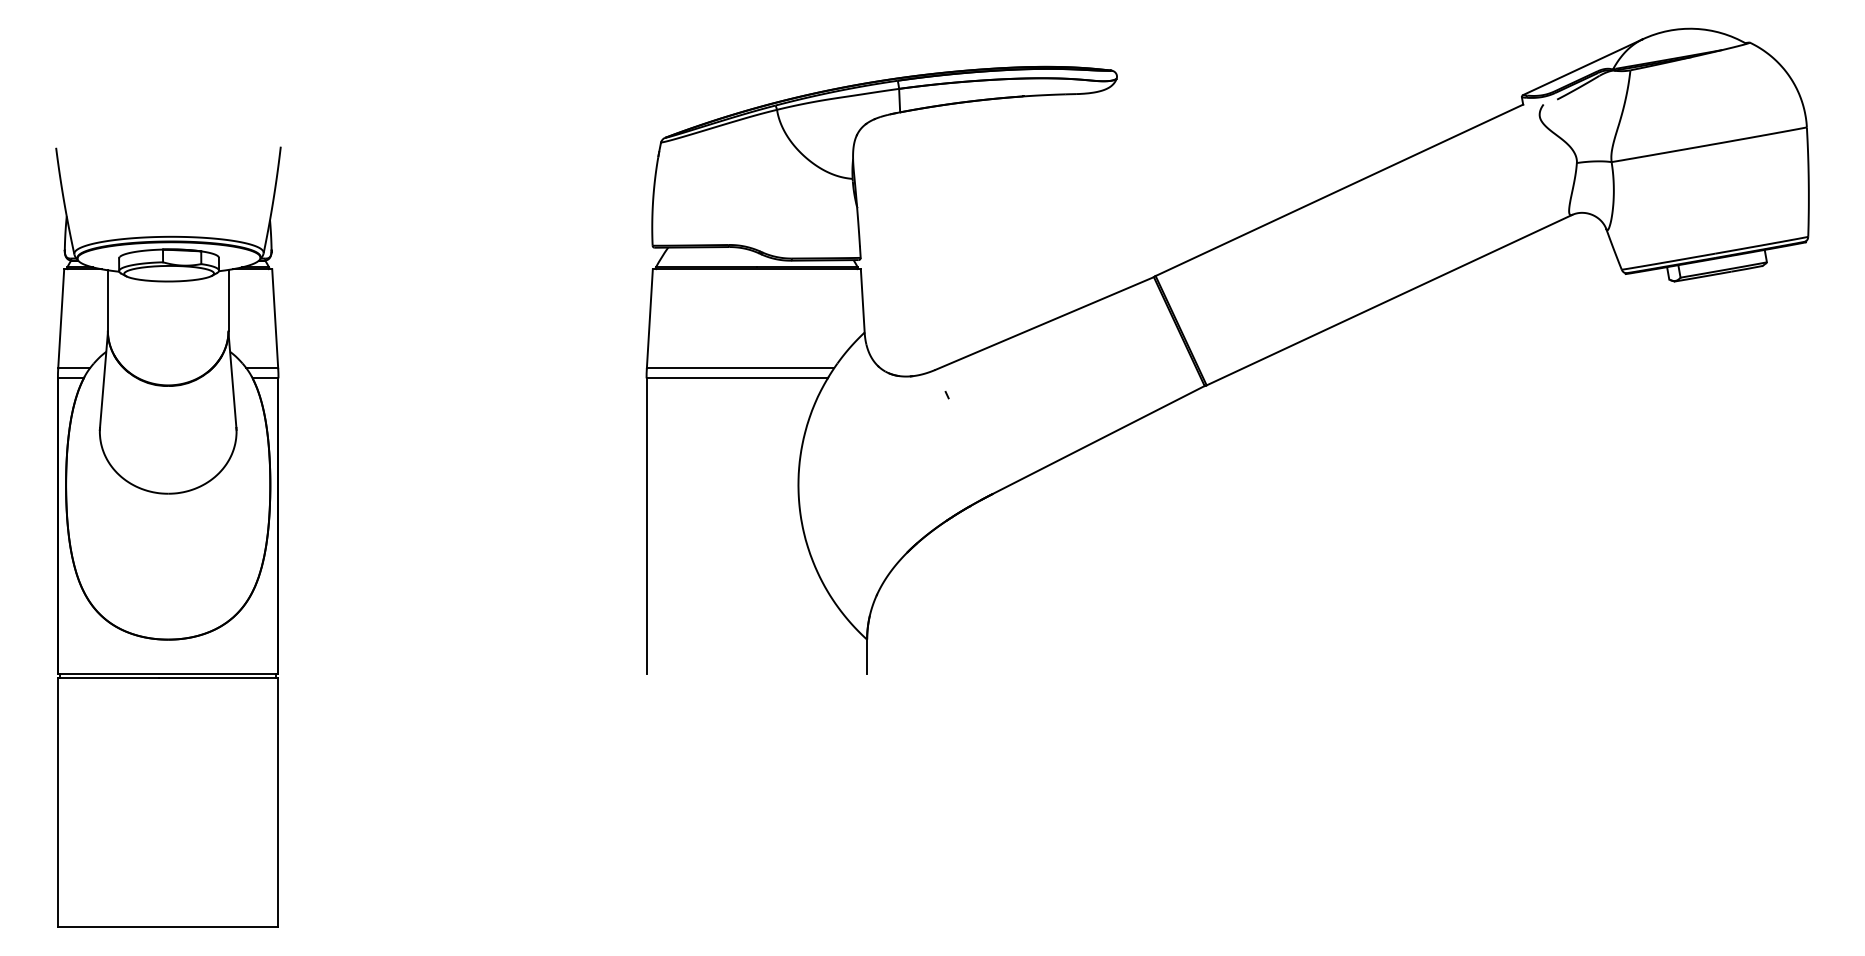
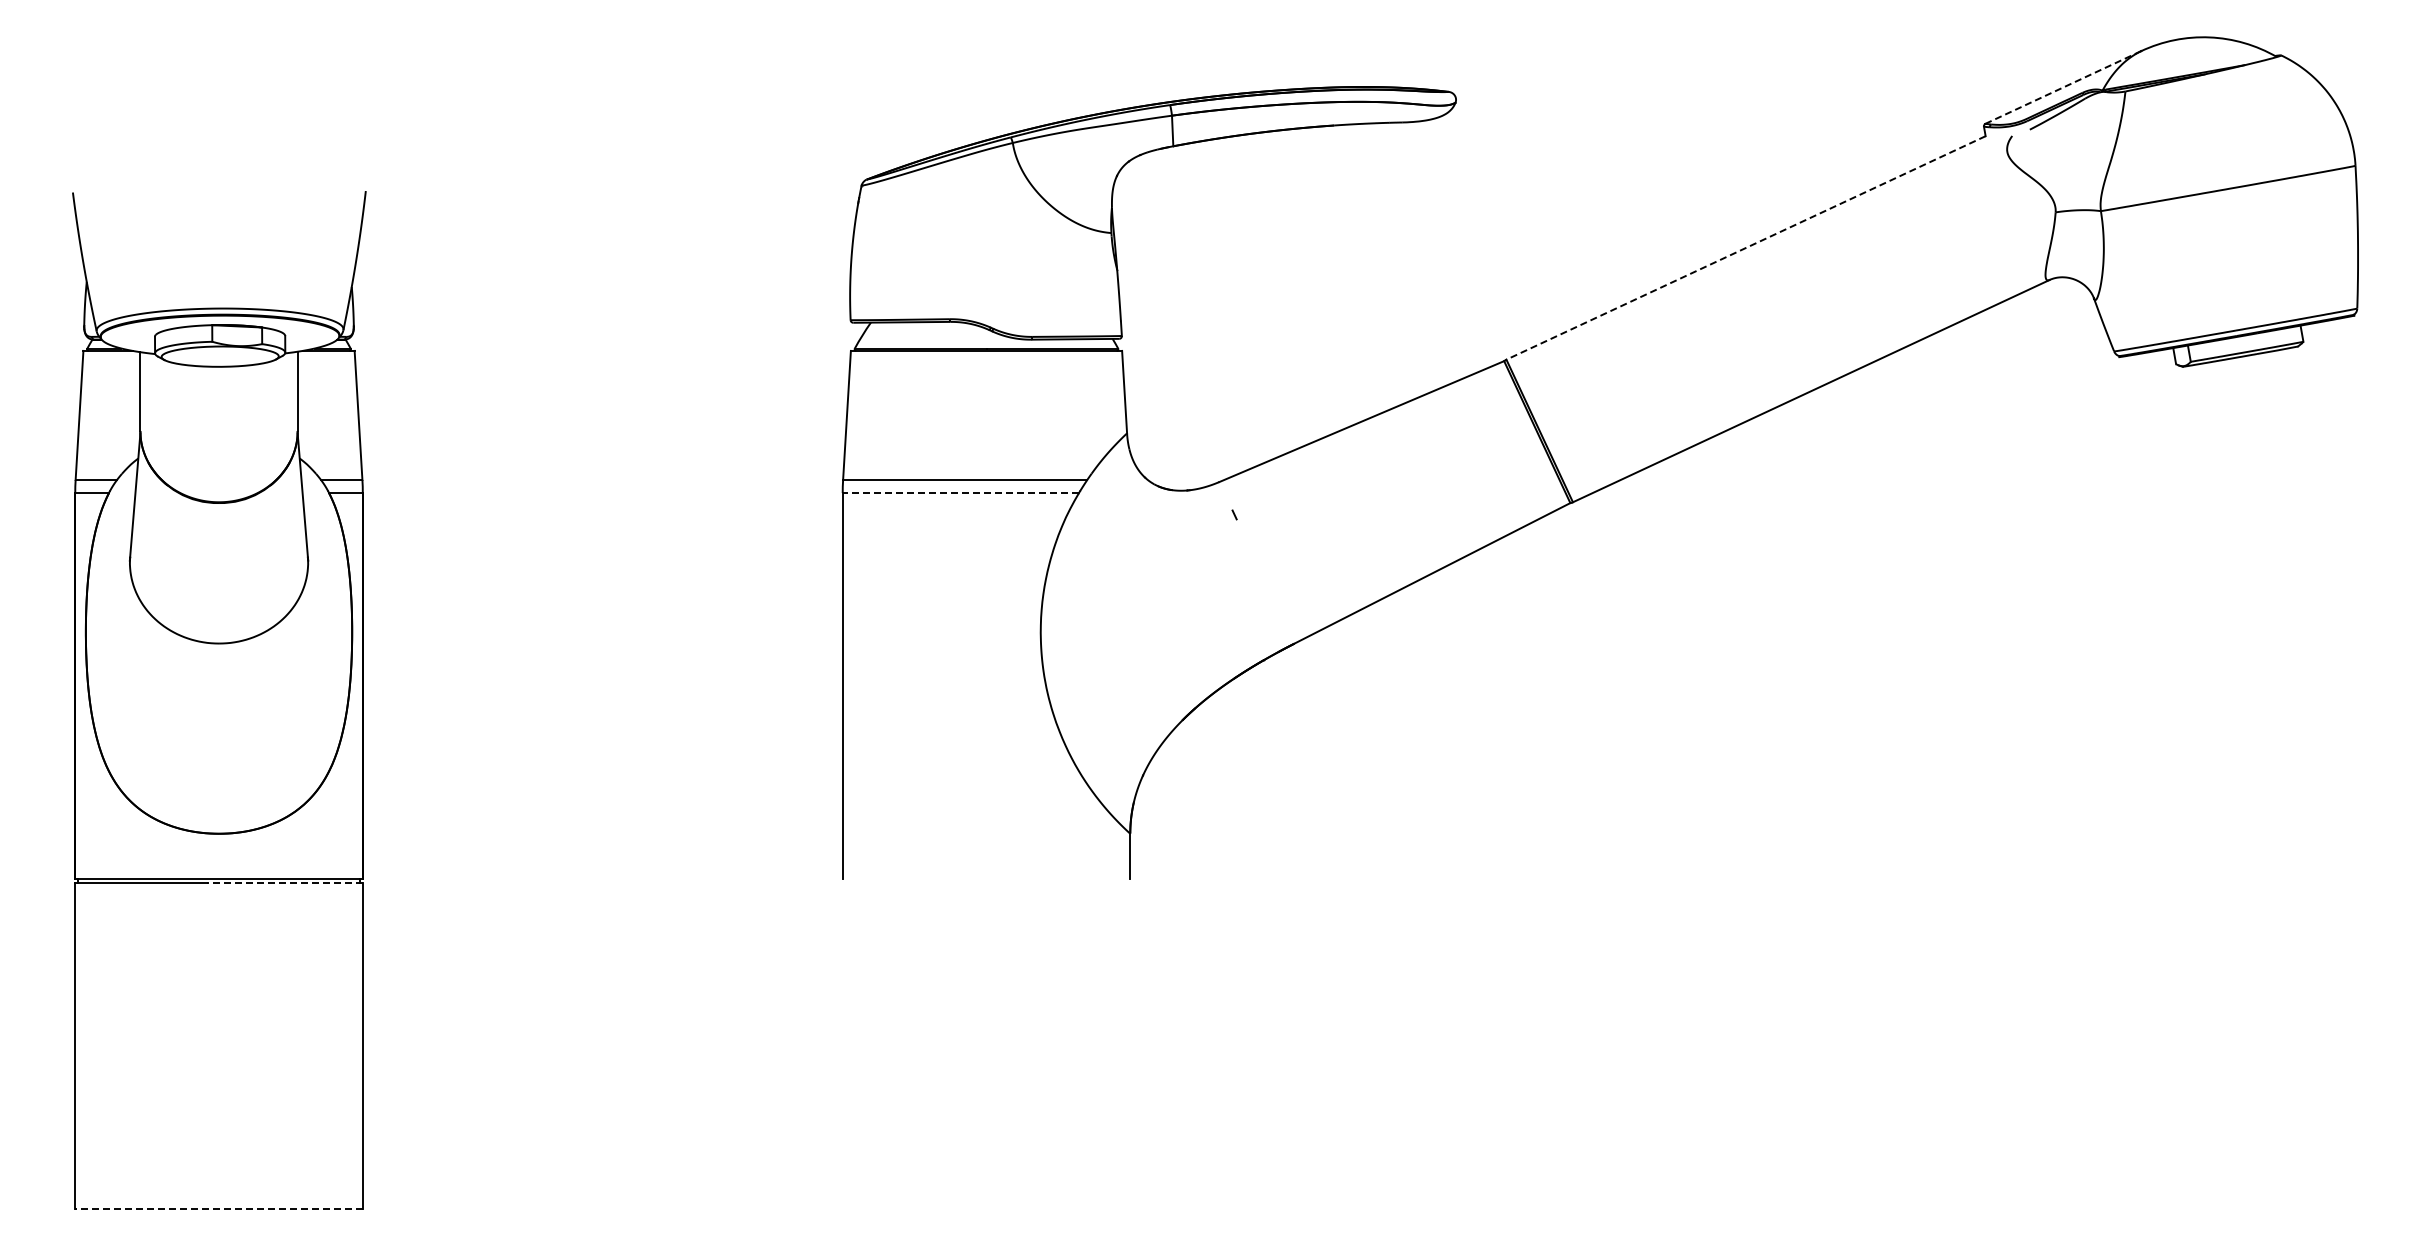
line: (1582, 67) -> (2063, 87), solid -> dashed
line: (1339, 190) -> (1745, 248), solid -> dashed
line: (736, 378) -> (960, 493), solid -> dashed
line: (218, 677) -> (284, 883), solid -> dashed
line: (168, 927) -> (219, 1208), solid -> dashed

